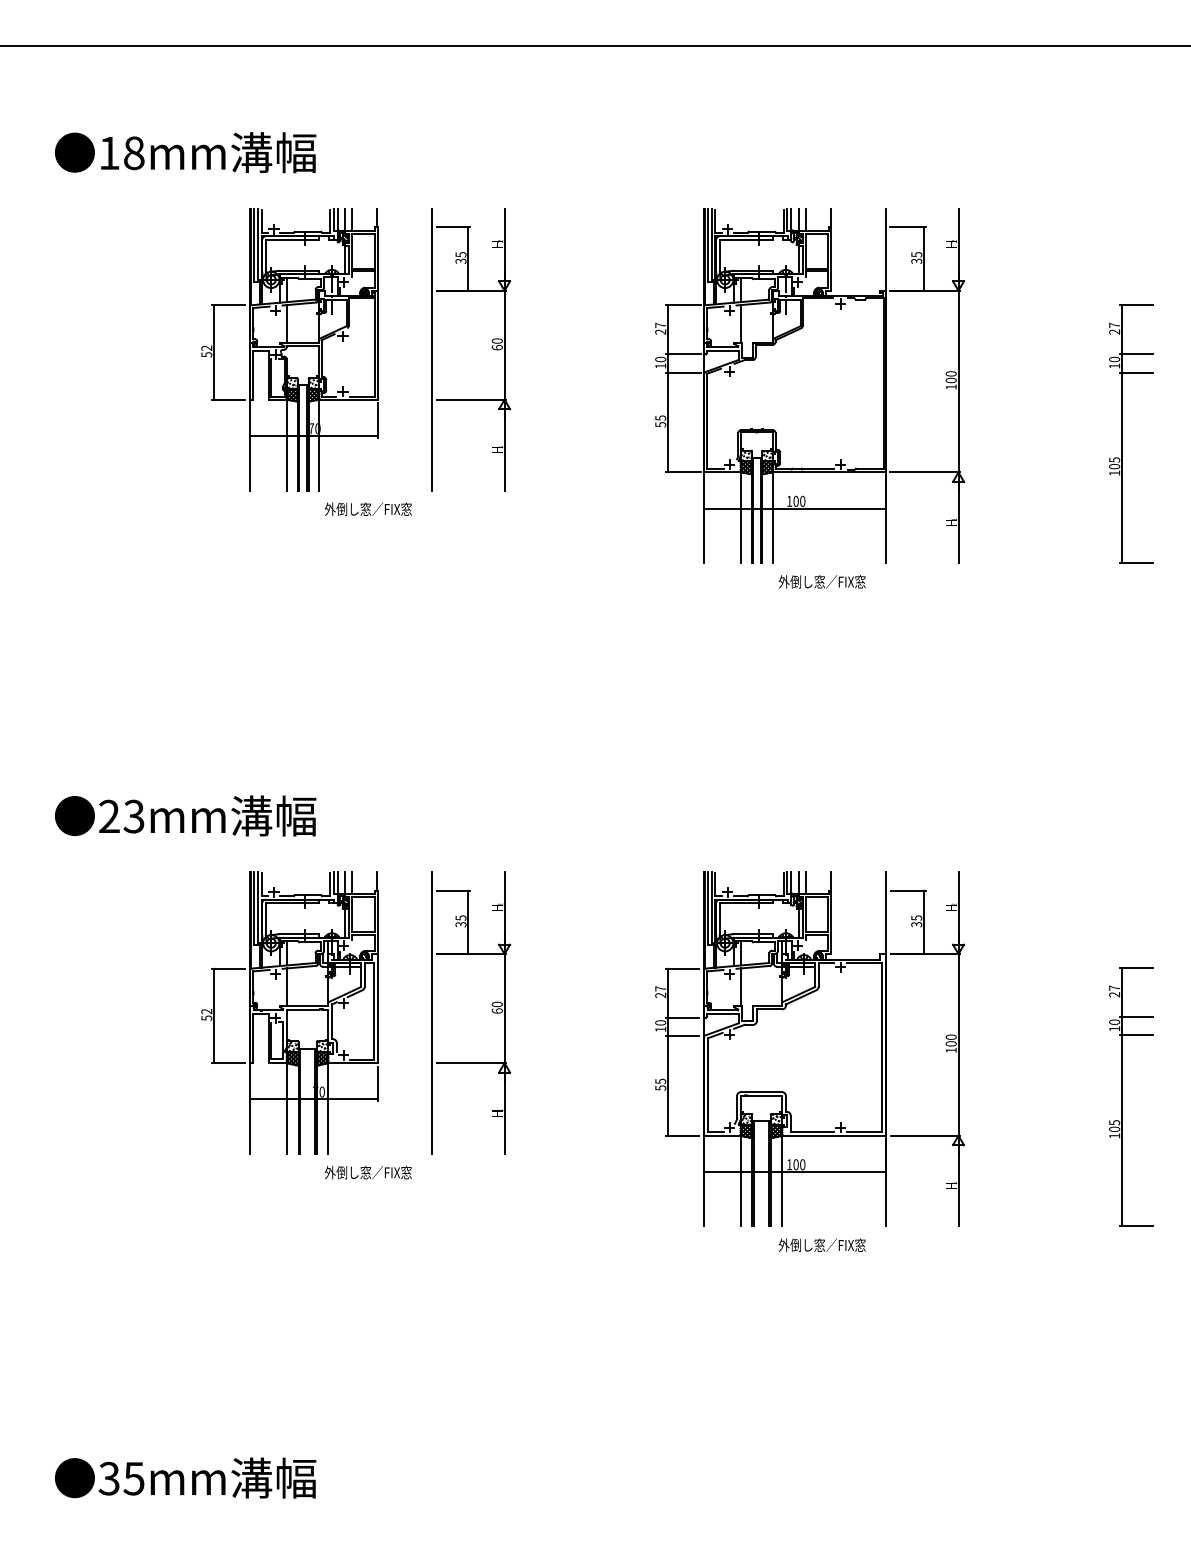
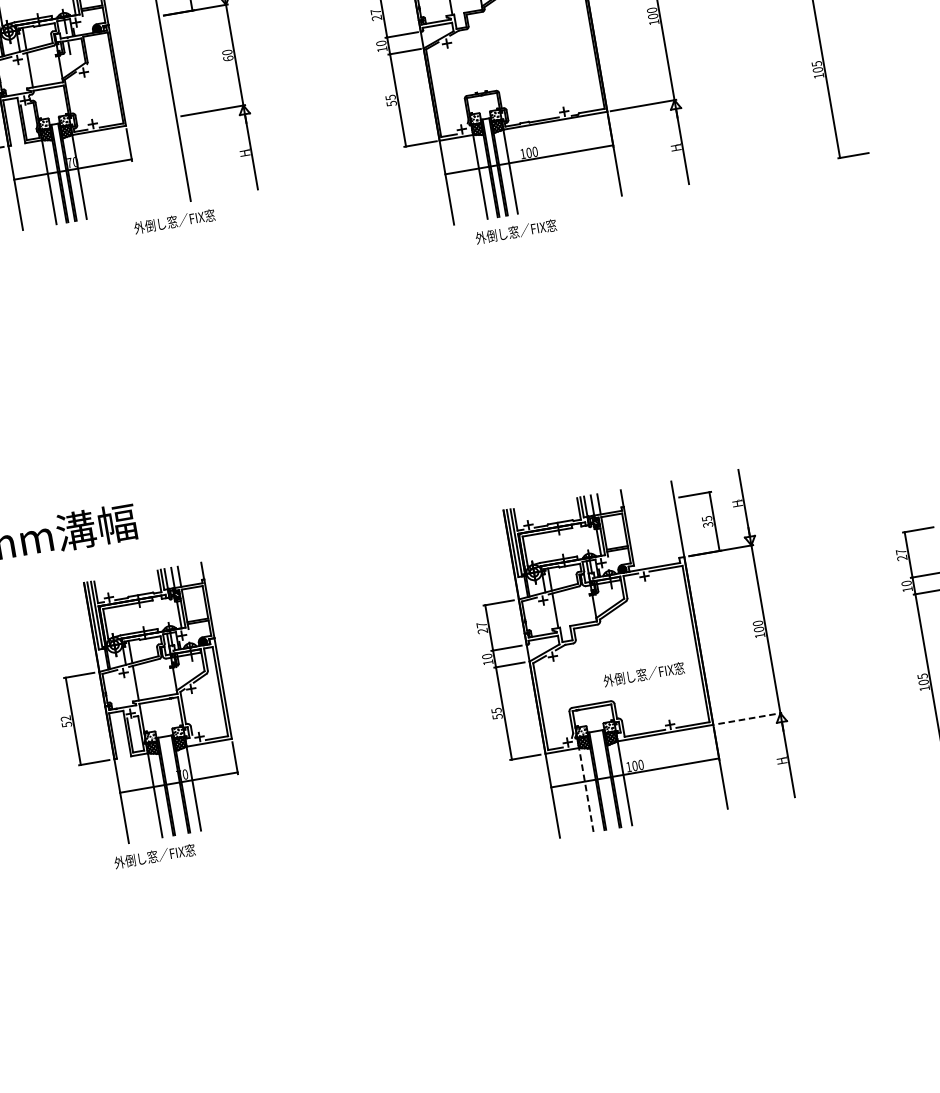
text: (367, 508) -> (173, 221), moved
text: (821, 581) -> (515, 231), moved
part: (491, 1010) -> (328, 672), removed
line: (926, 1135) -> (750, 718), solid -> dashed
text: (367, 1172) -> (154, 856), moved
line: (740, 1180) -> (586, 789), solid -> dashed
text: (821, 1244) -> (643, 673), moved

